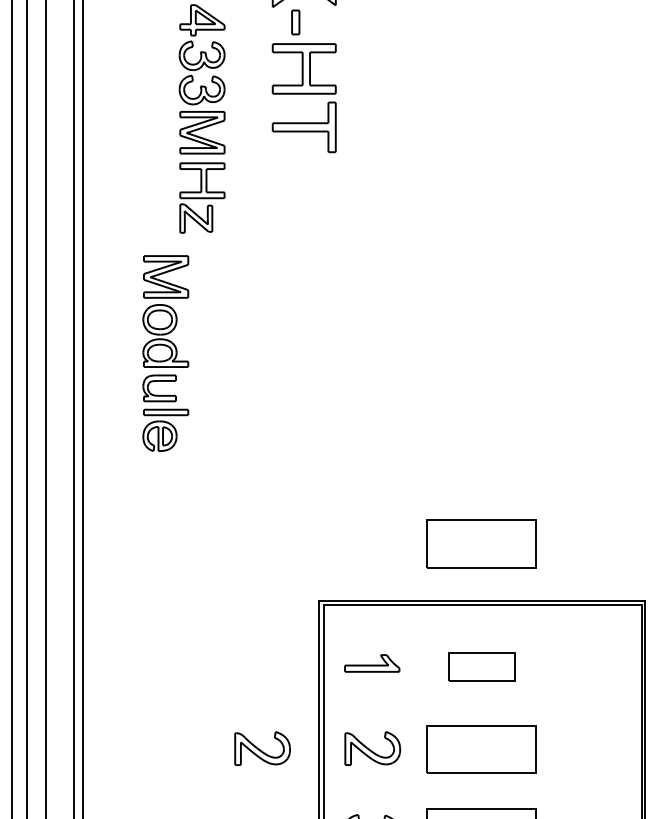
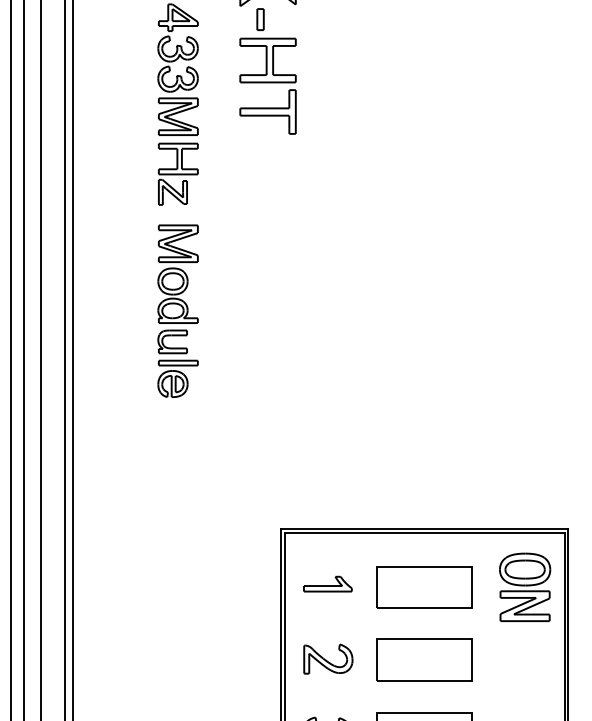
part: (165, 353) -> (177, 311), moved
part: (481, 543) -> (424, 478), removed
part: (596, 666) -> (525, 586), added
part: (481, 667) -> (424, 587), size x1.67
part: (262, 747) -> (231, 658), removed

